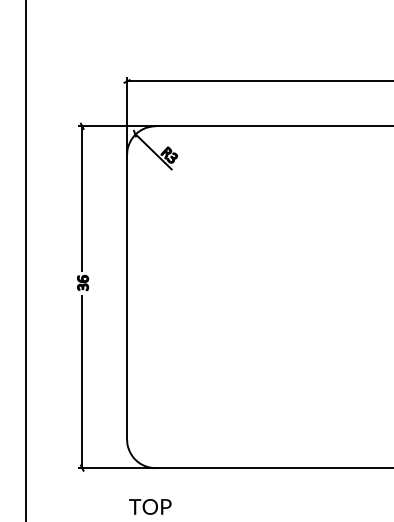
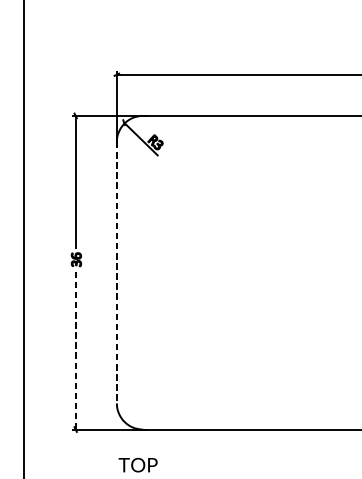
line: (127, 297) -> (117, 272), solid -> dashed
line: (82, 381) -> (75, 350), solid -> dashed

